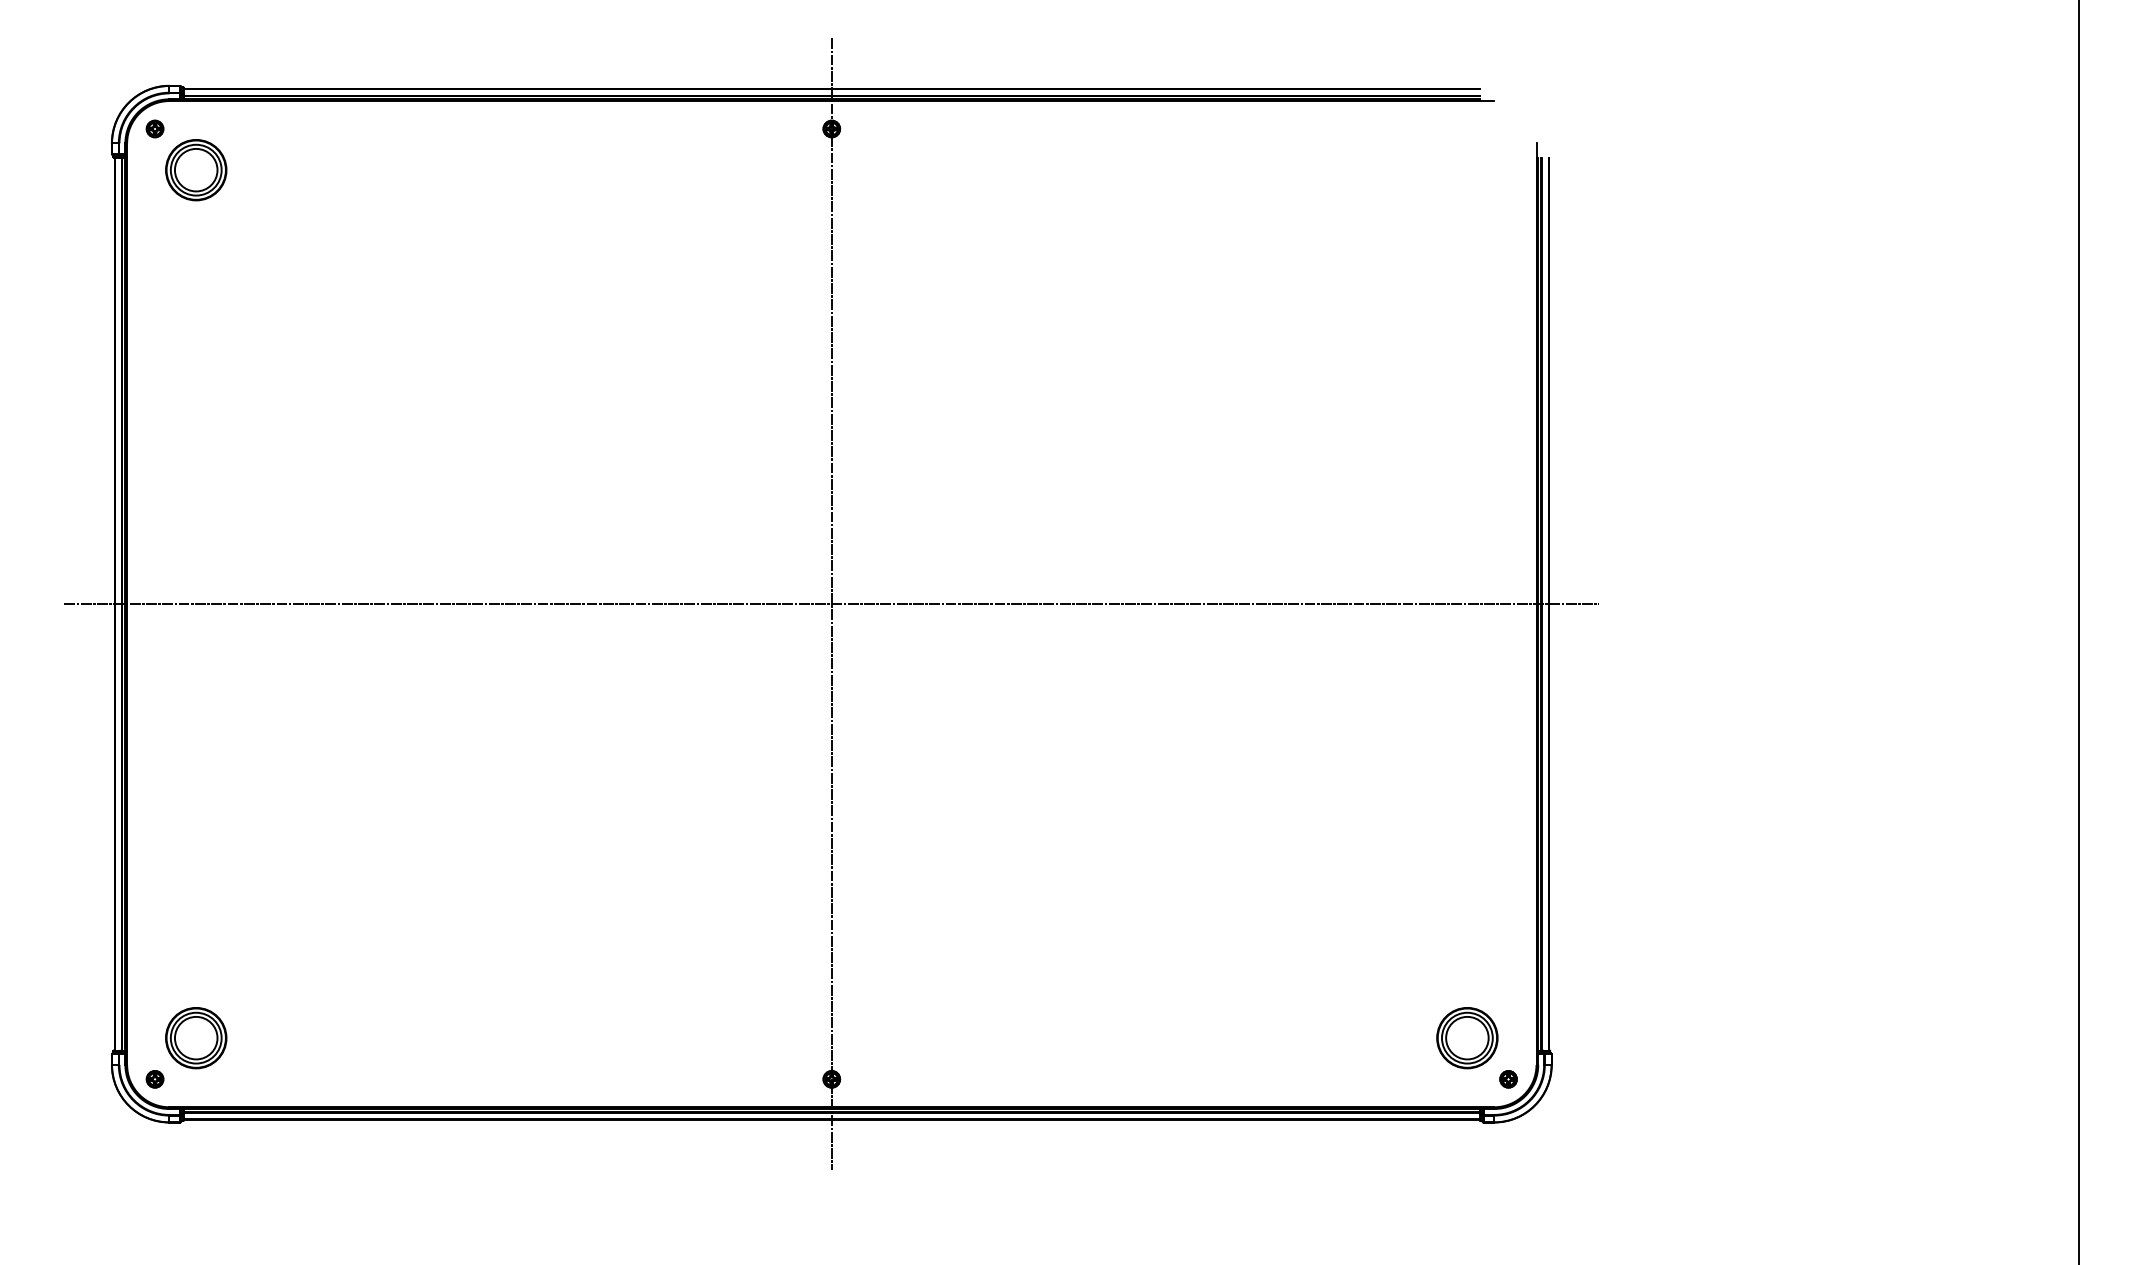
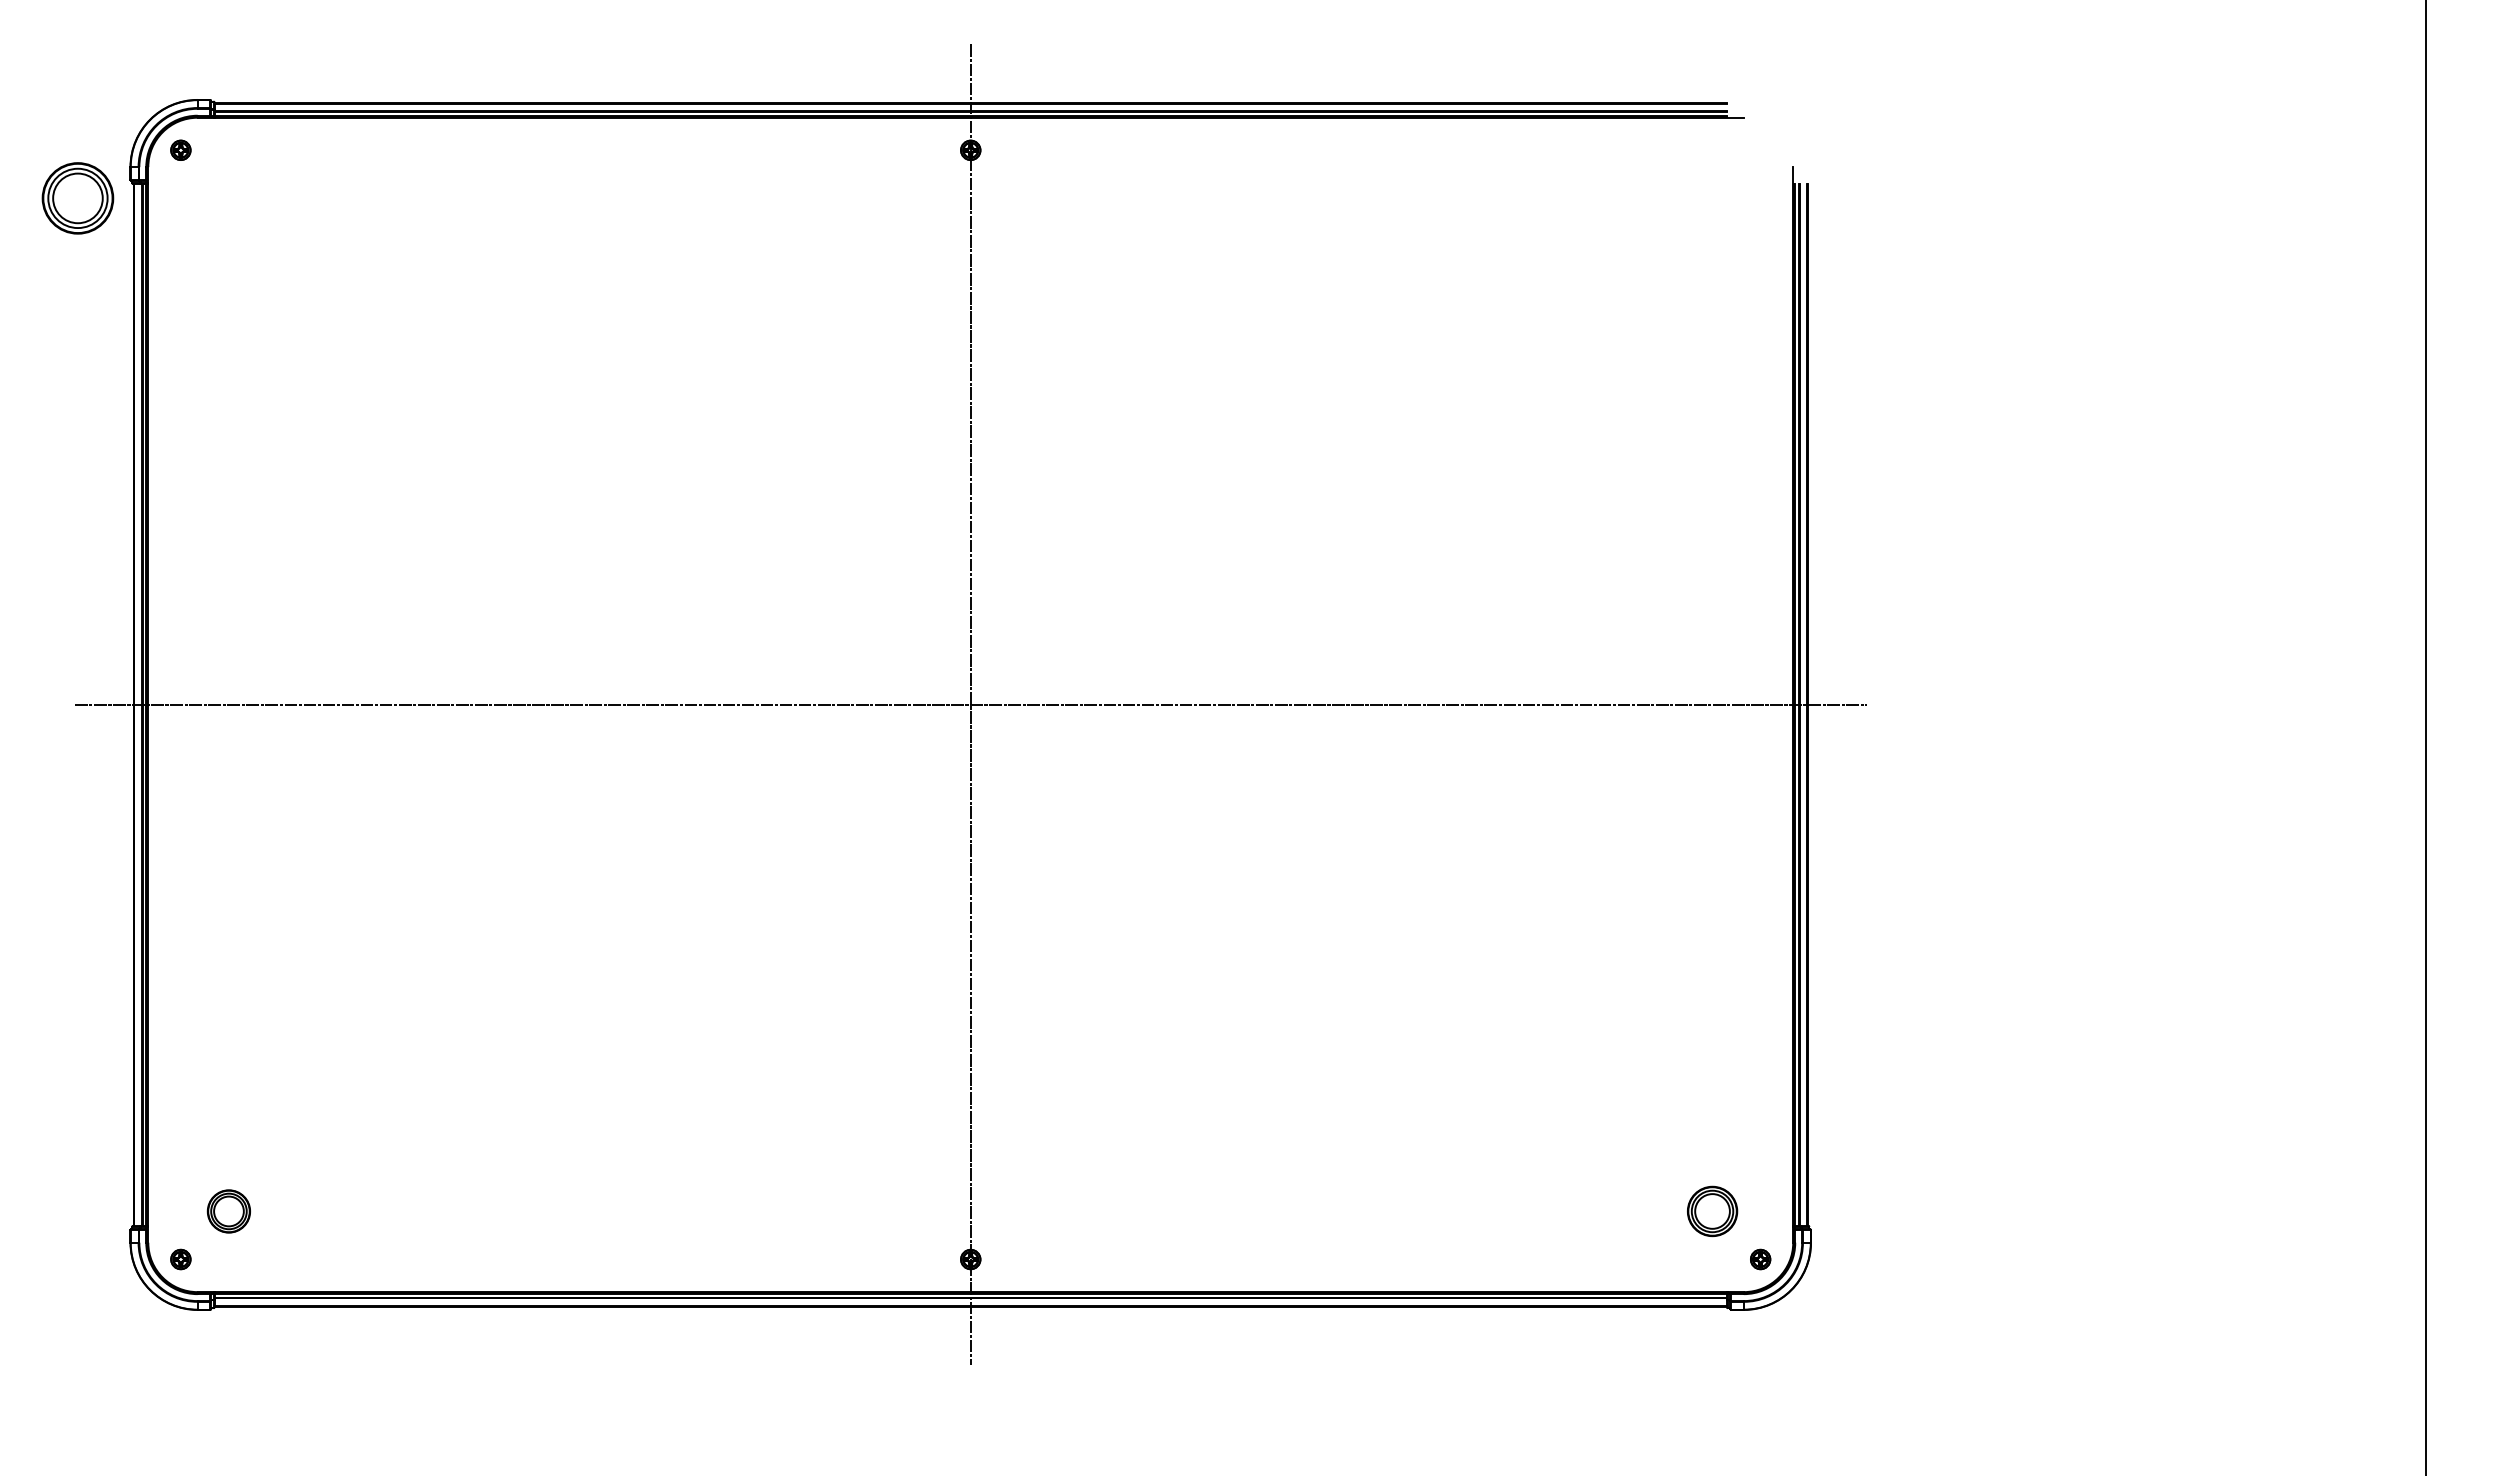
part: (195, 170) -> (77, 198), moved
part: (195, 1038) -> (228, 1211), size x0.6
part: (1467, 1038) -> (1712, 1211), size x0.7

